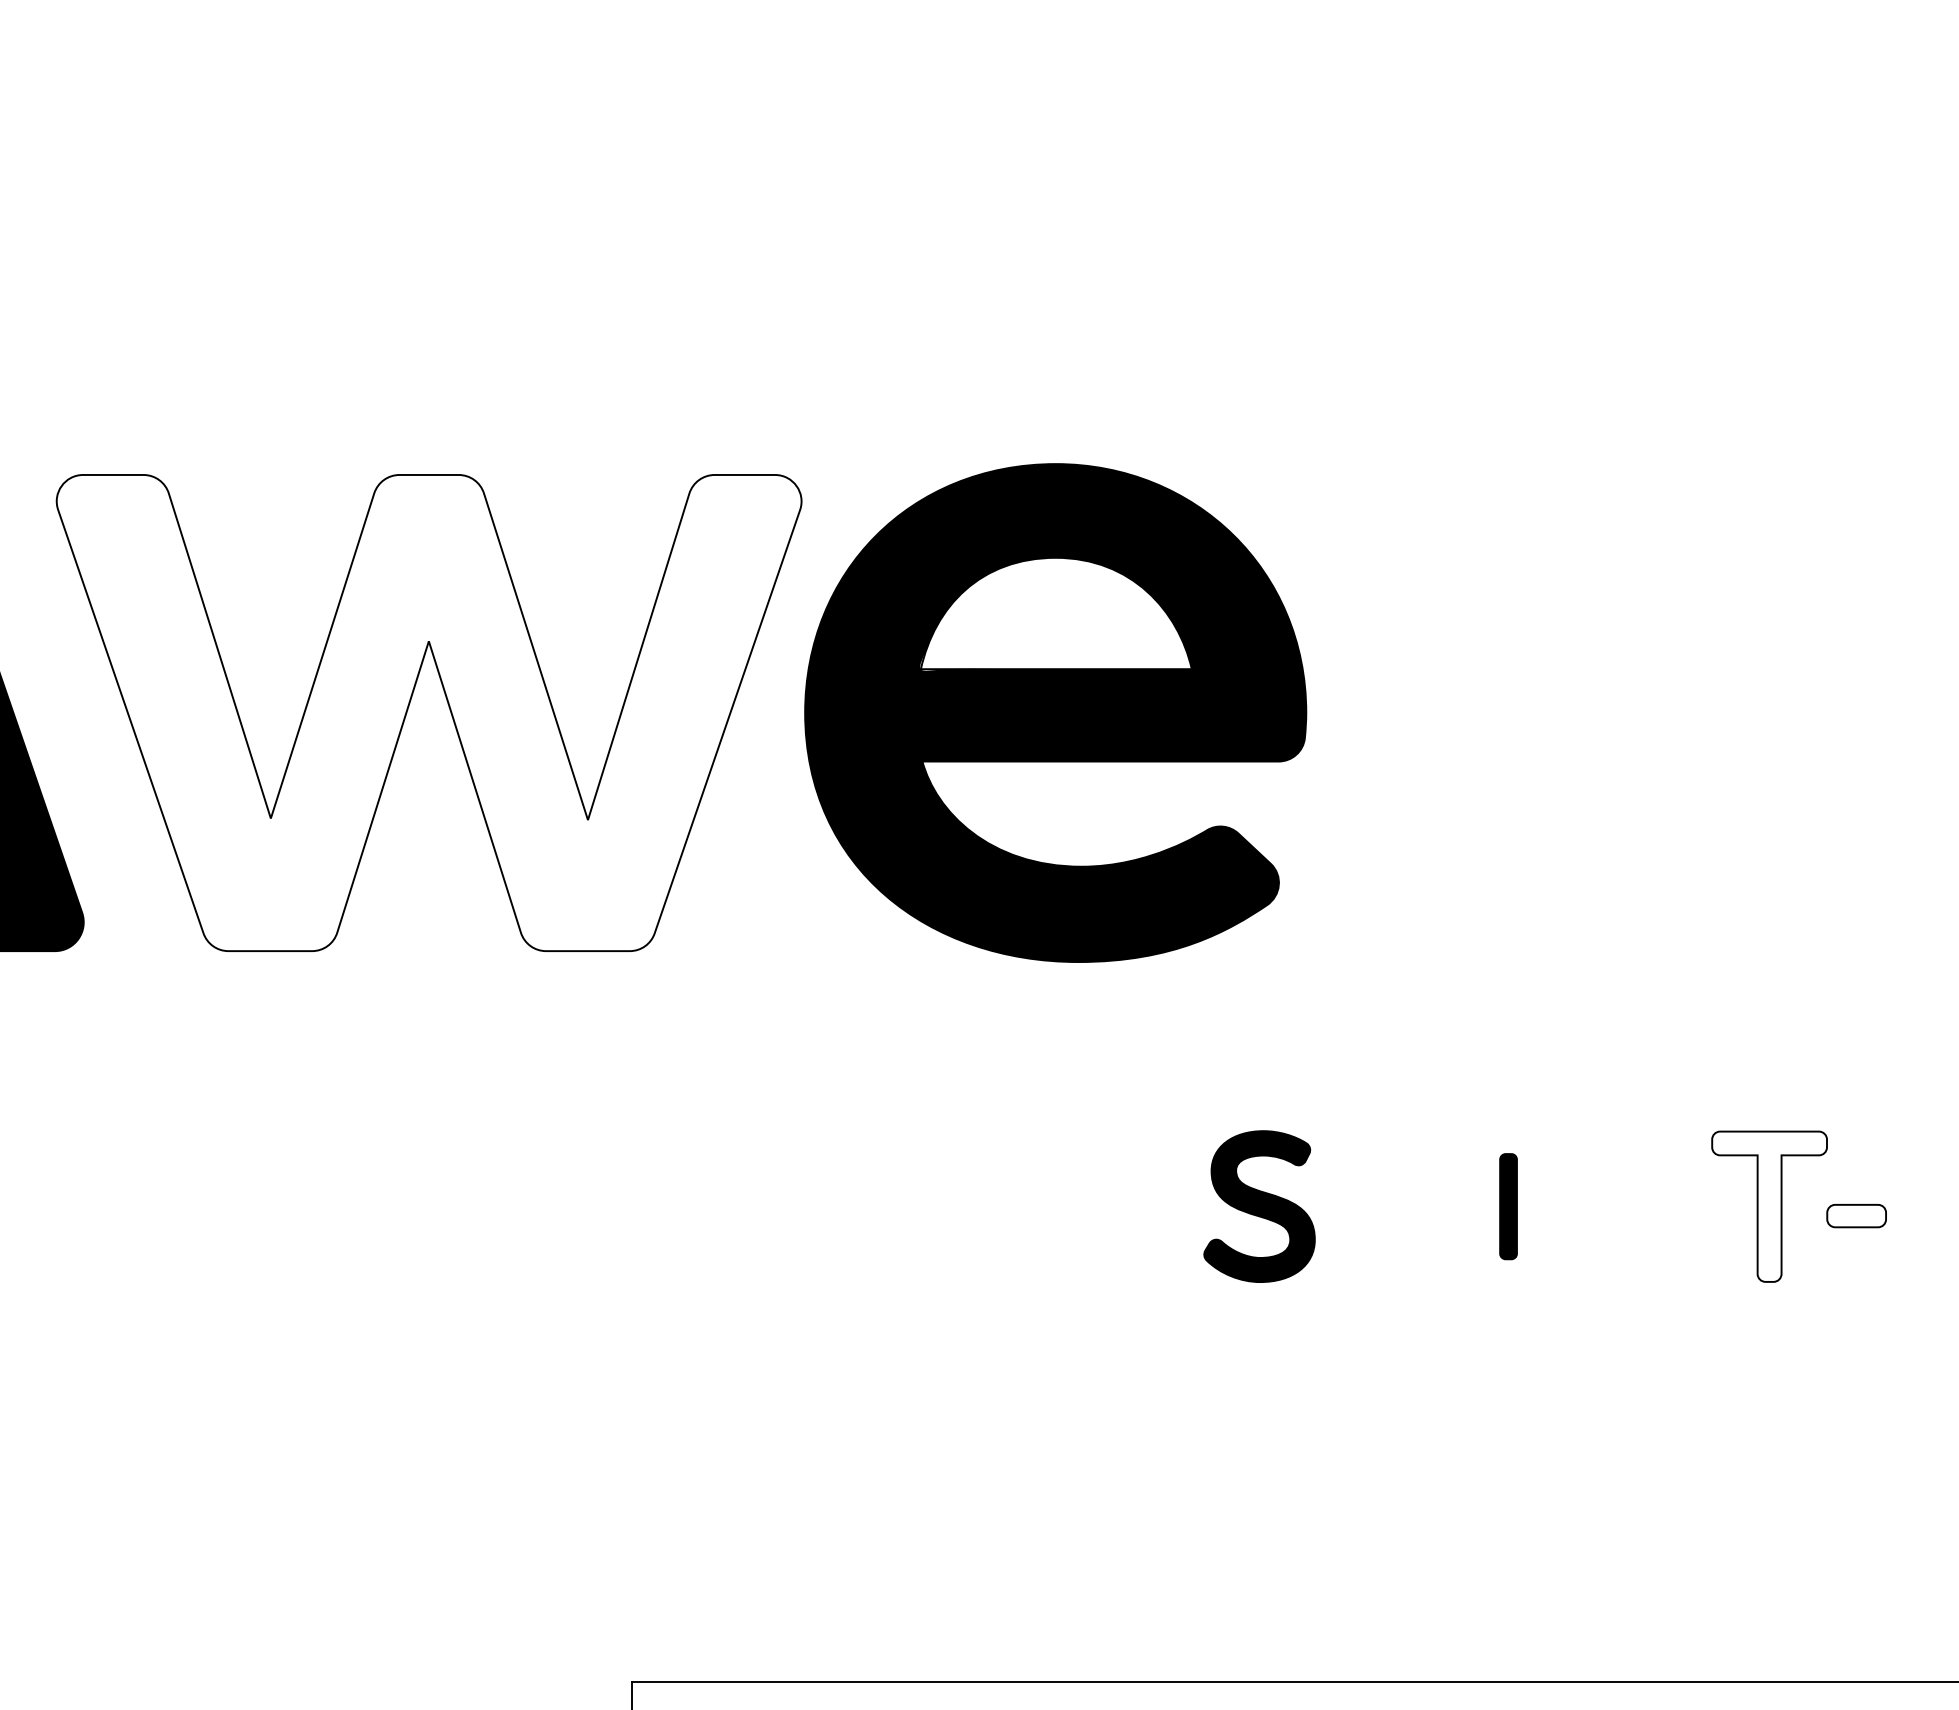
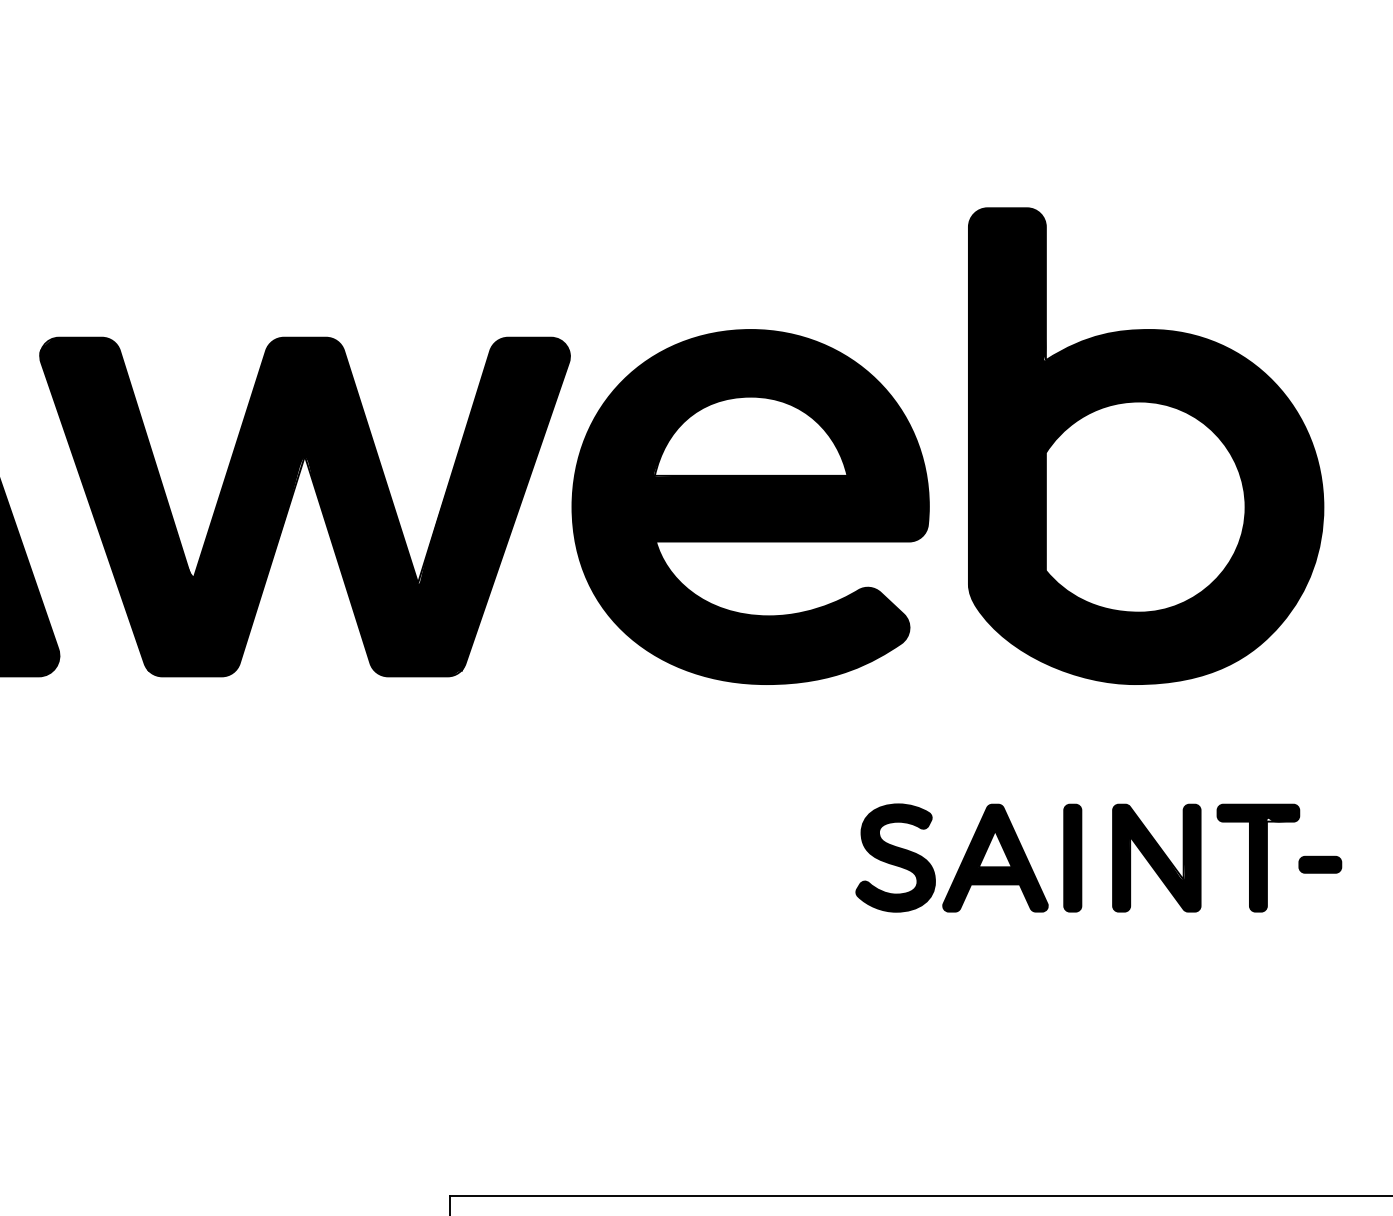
part: (1611, 627) -> (1145, 446), added
fill: (428, 712) -> (304, 506), added
part: (1399, 1206) -> (995, 857), added
part: (1508, 1206) -> (1072, 857), size x1.43
part: (1626, 1206) -> (1156, 857), added
fill: (1769, 1206) -> (1258, 857), added
fill: (1856, 1215) -> (1320, 864), added

